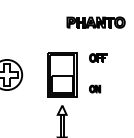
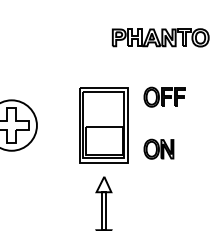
part: (97, 57) -> (163, 96), size x1.43
part: (94, 88) -> (158, 148), size x1.67

